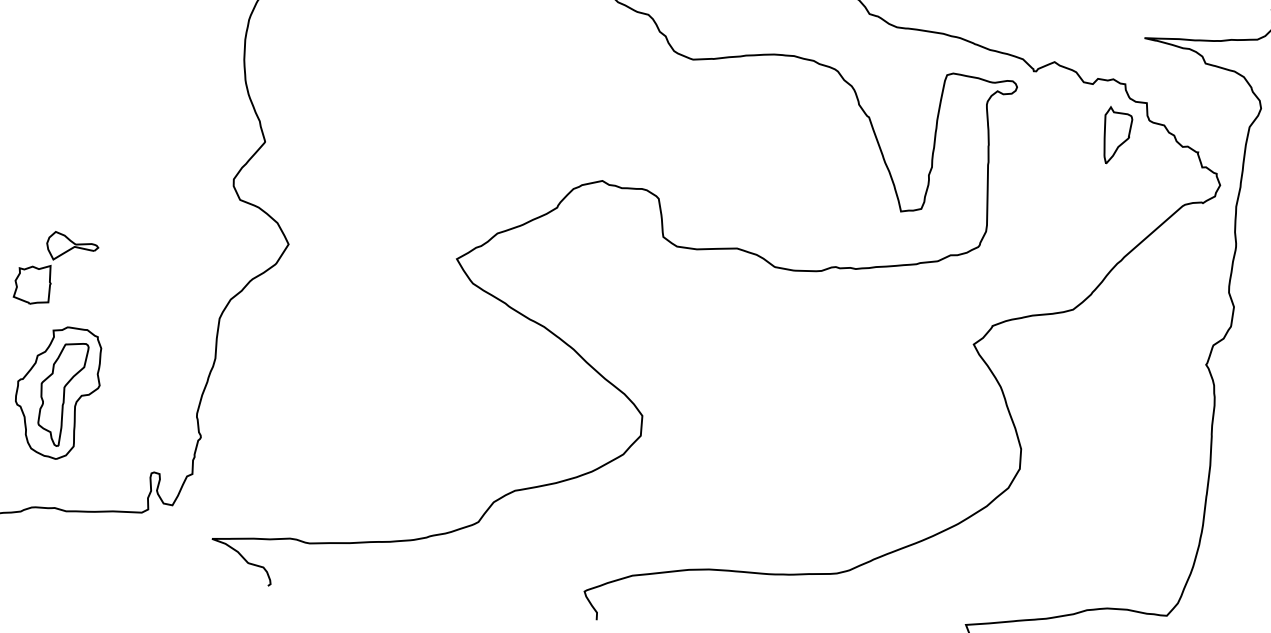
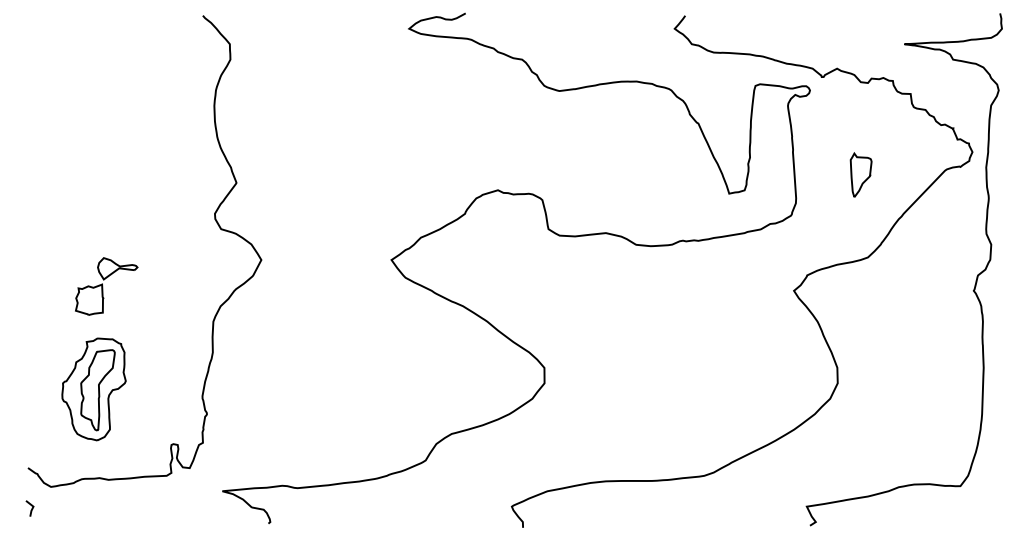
part: (1116, 135) -> (860, 174), moved
part: (56, 268) -> (106, 286), moved

